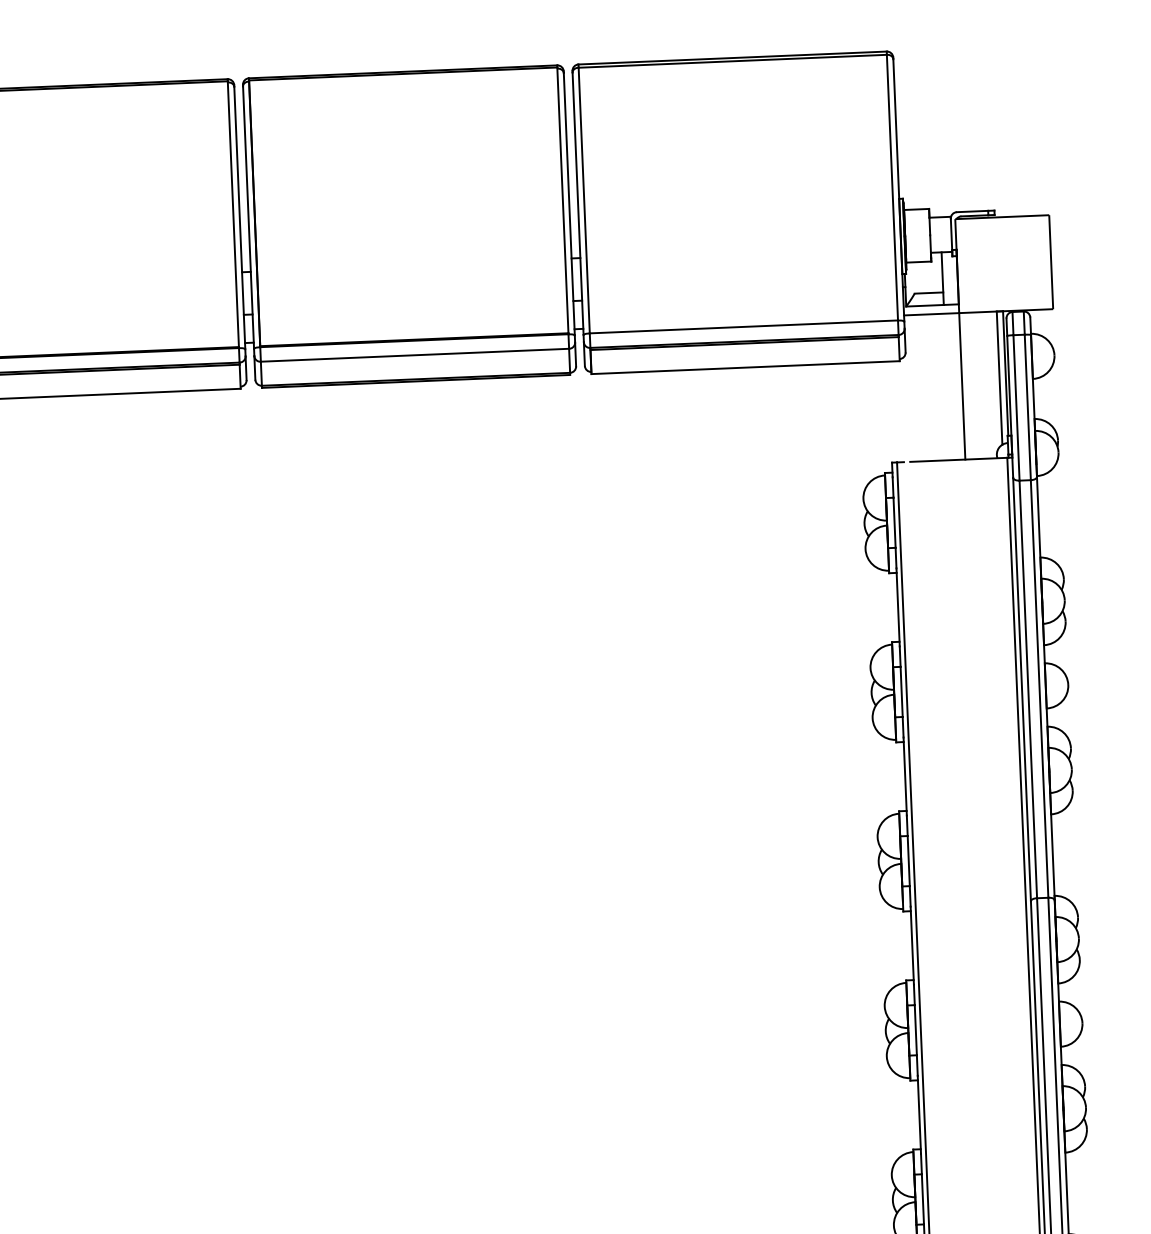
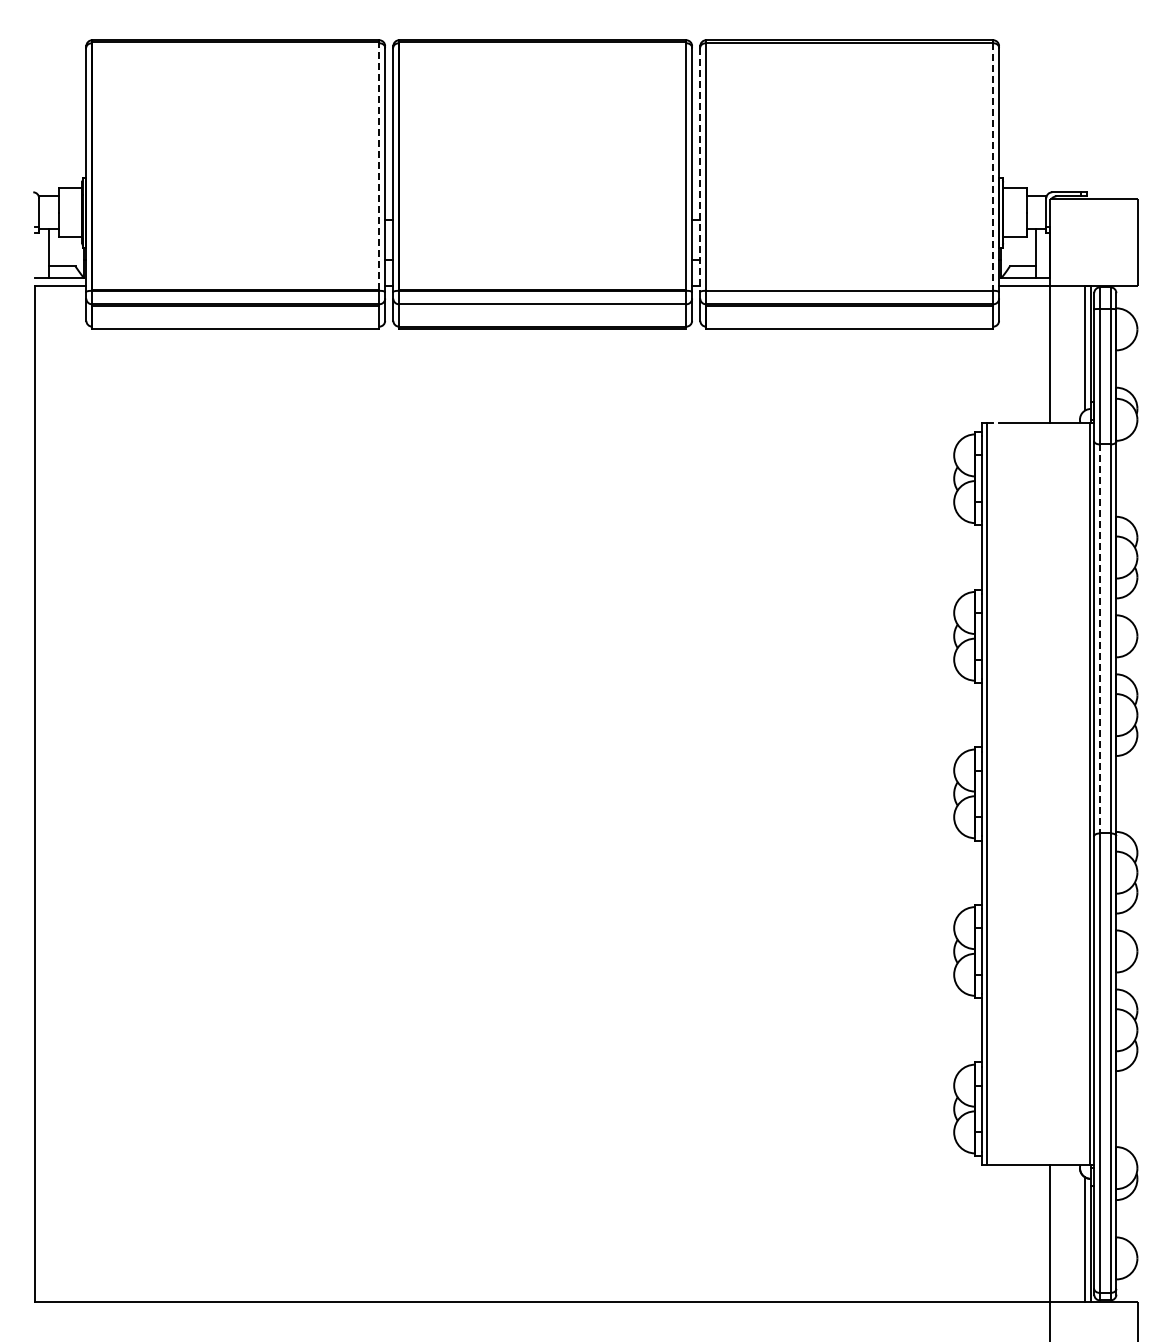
line: (892, 188) -> (993, 167), solid -> dashed
line: (578, 204) -> (700, 170), solid -> dashed
line: (233, 214) -> (379, 166), solid -> dashed
line: (1028, 688) -> (1100, 638), solid -> dashed

